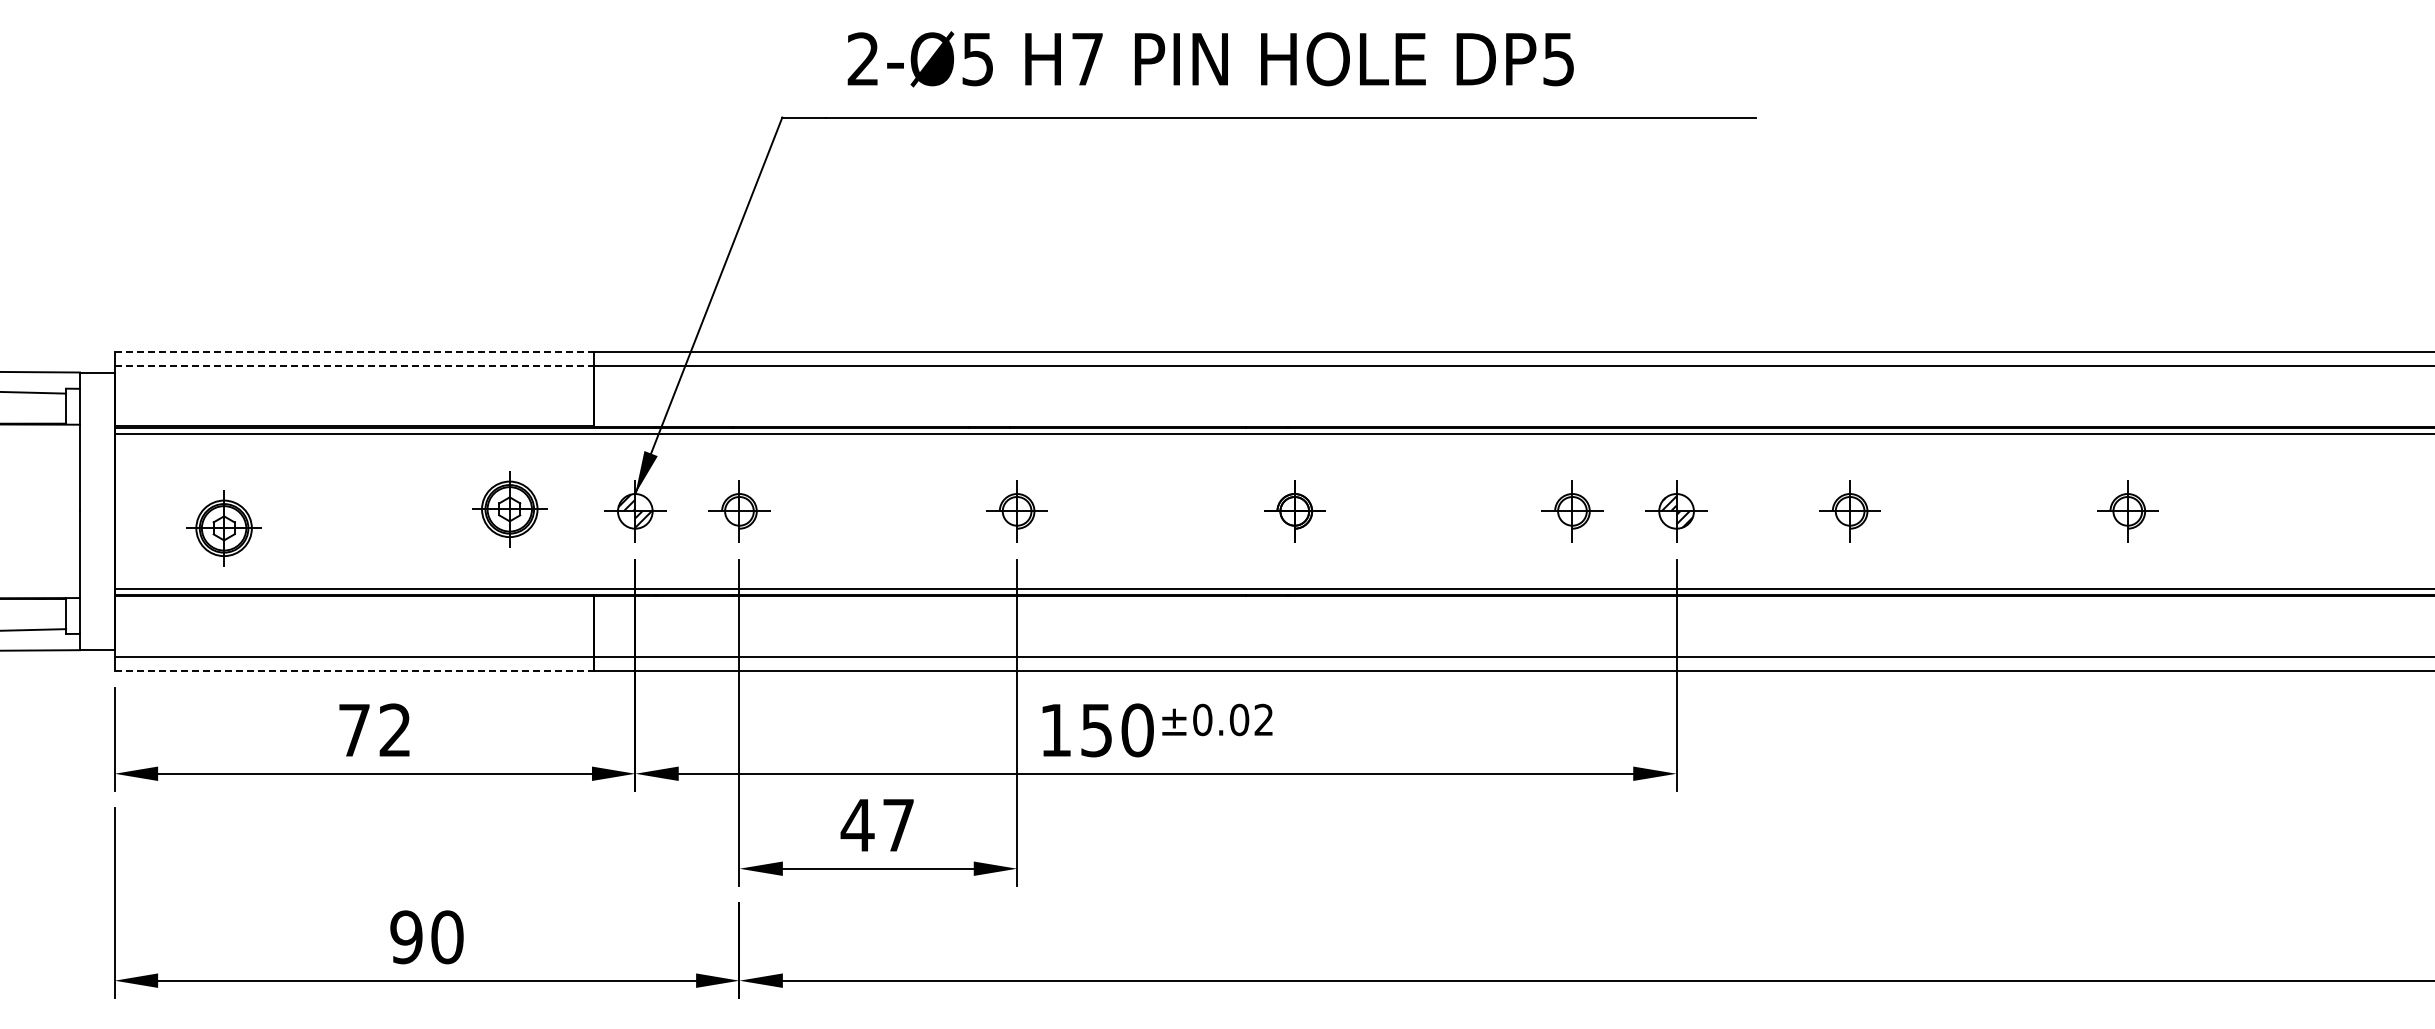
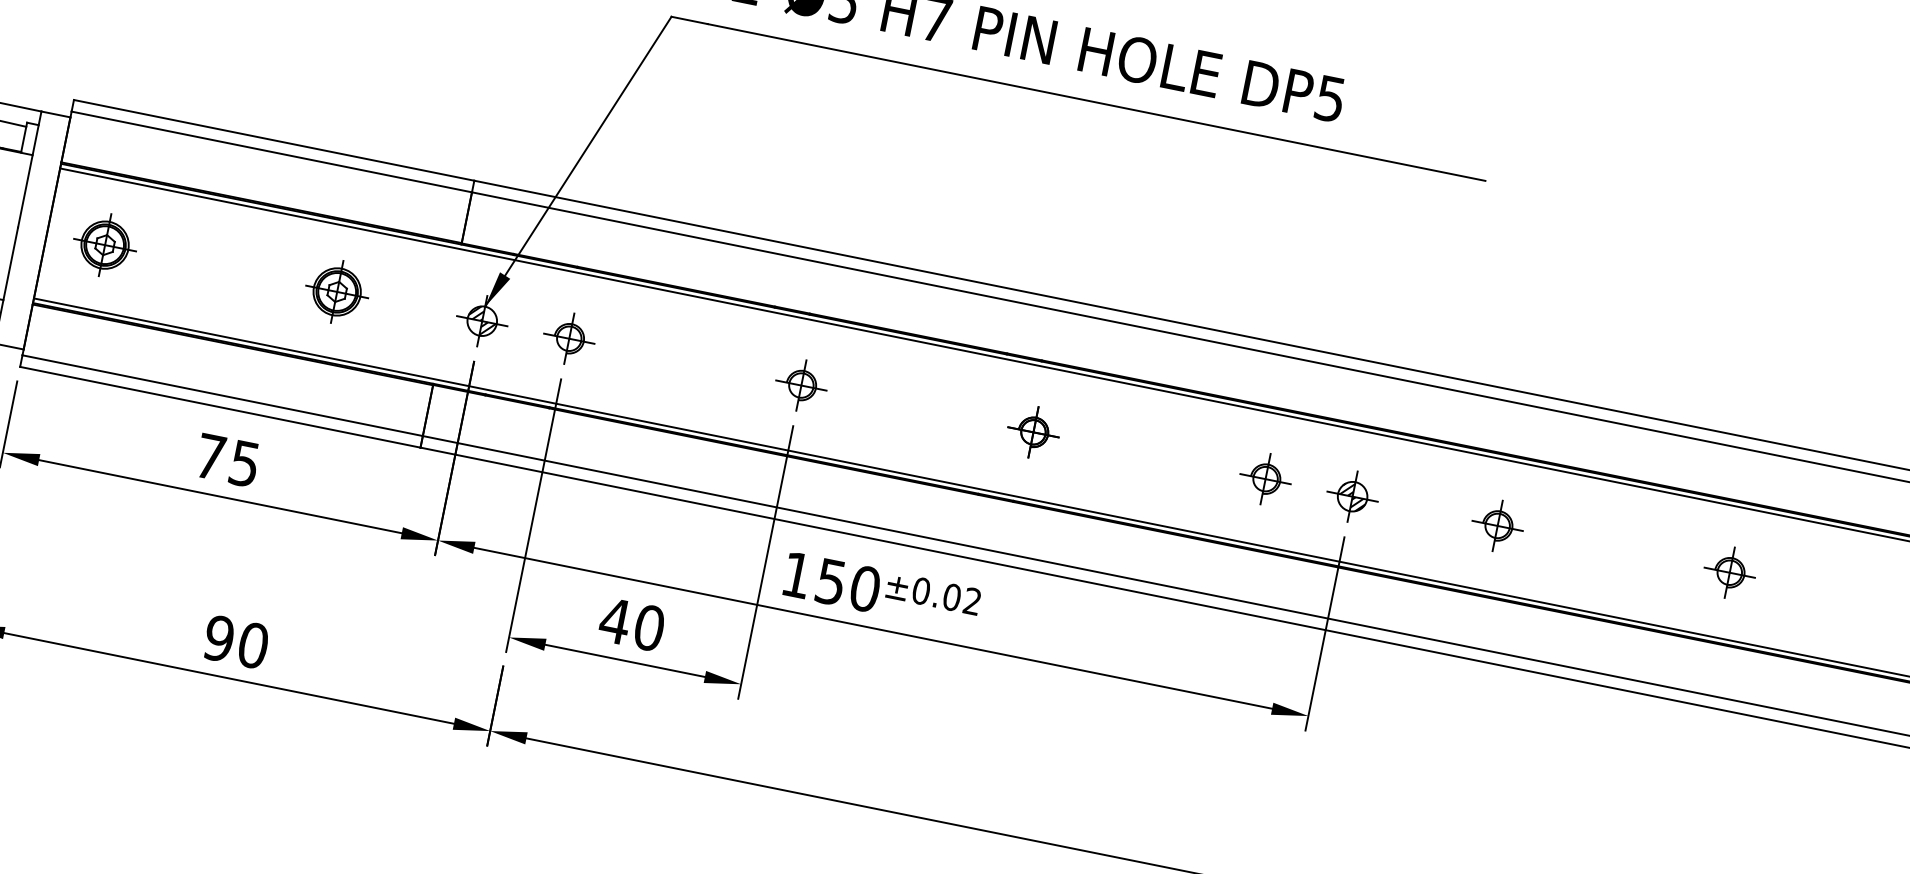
line: (354, 351) -> (274, 140), dashed -> solid
line: (354, 365) -> (272, 151), dashed -> solid
part: (509, 509) -> (336, 292), moved
part: (223, 528) -> (104, 245), moved
line: (354, 671) -> (220, 407), dashed -> solid
text: (394, 730) -> (244, 463), 72 -> 75
text: (898, 825) -> (649, 628), 47 -> 40

